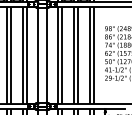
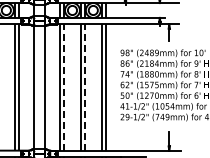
line: (61, 55) -> (64, 87), solid -> dashed
line: (77, 55) -> (85, 87), solid -> dashed

